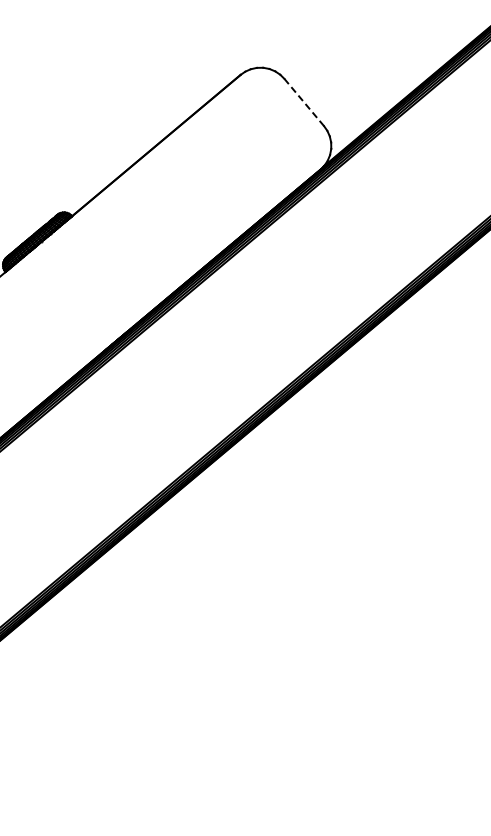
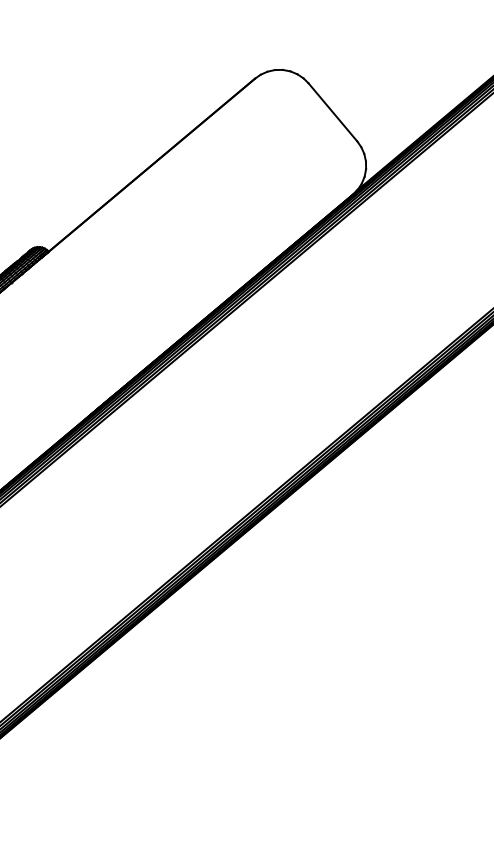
line: (304, 102) -> (333, 112), dashed -> solid

